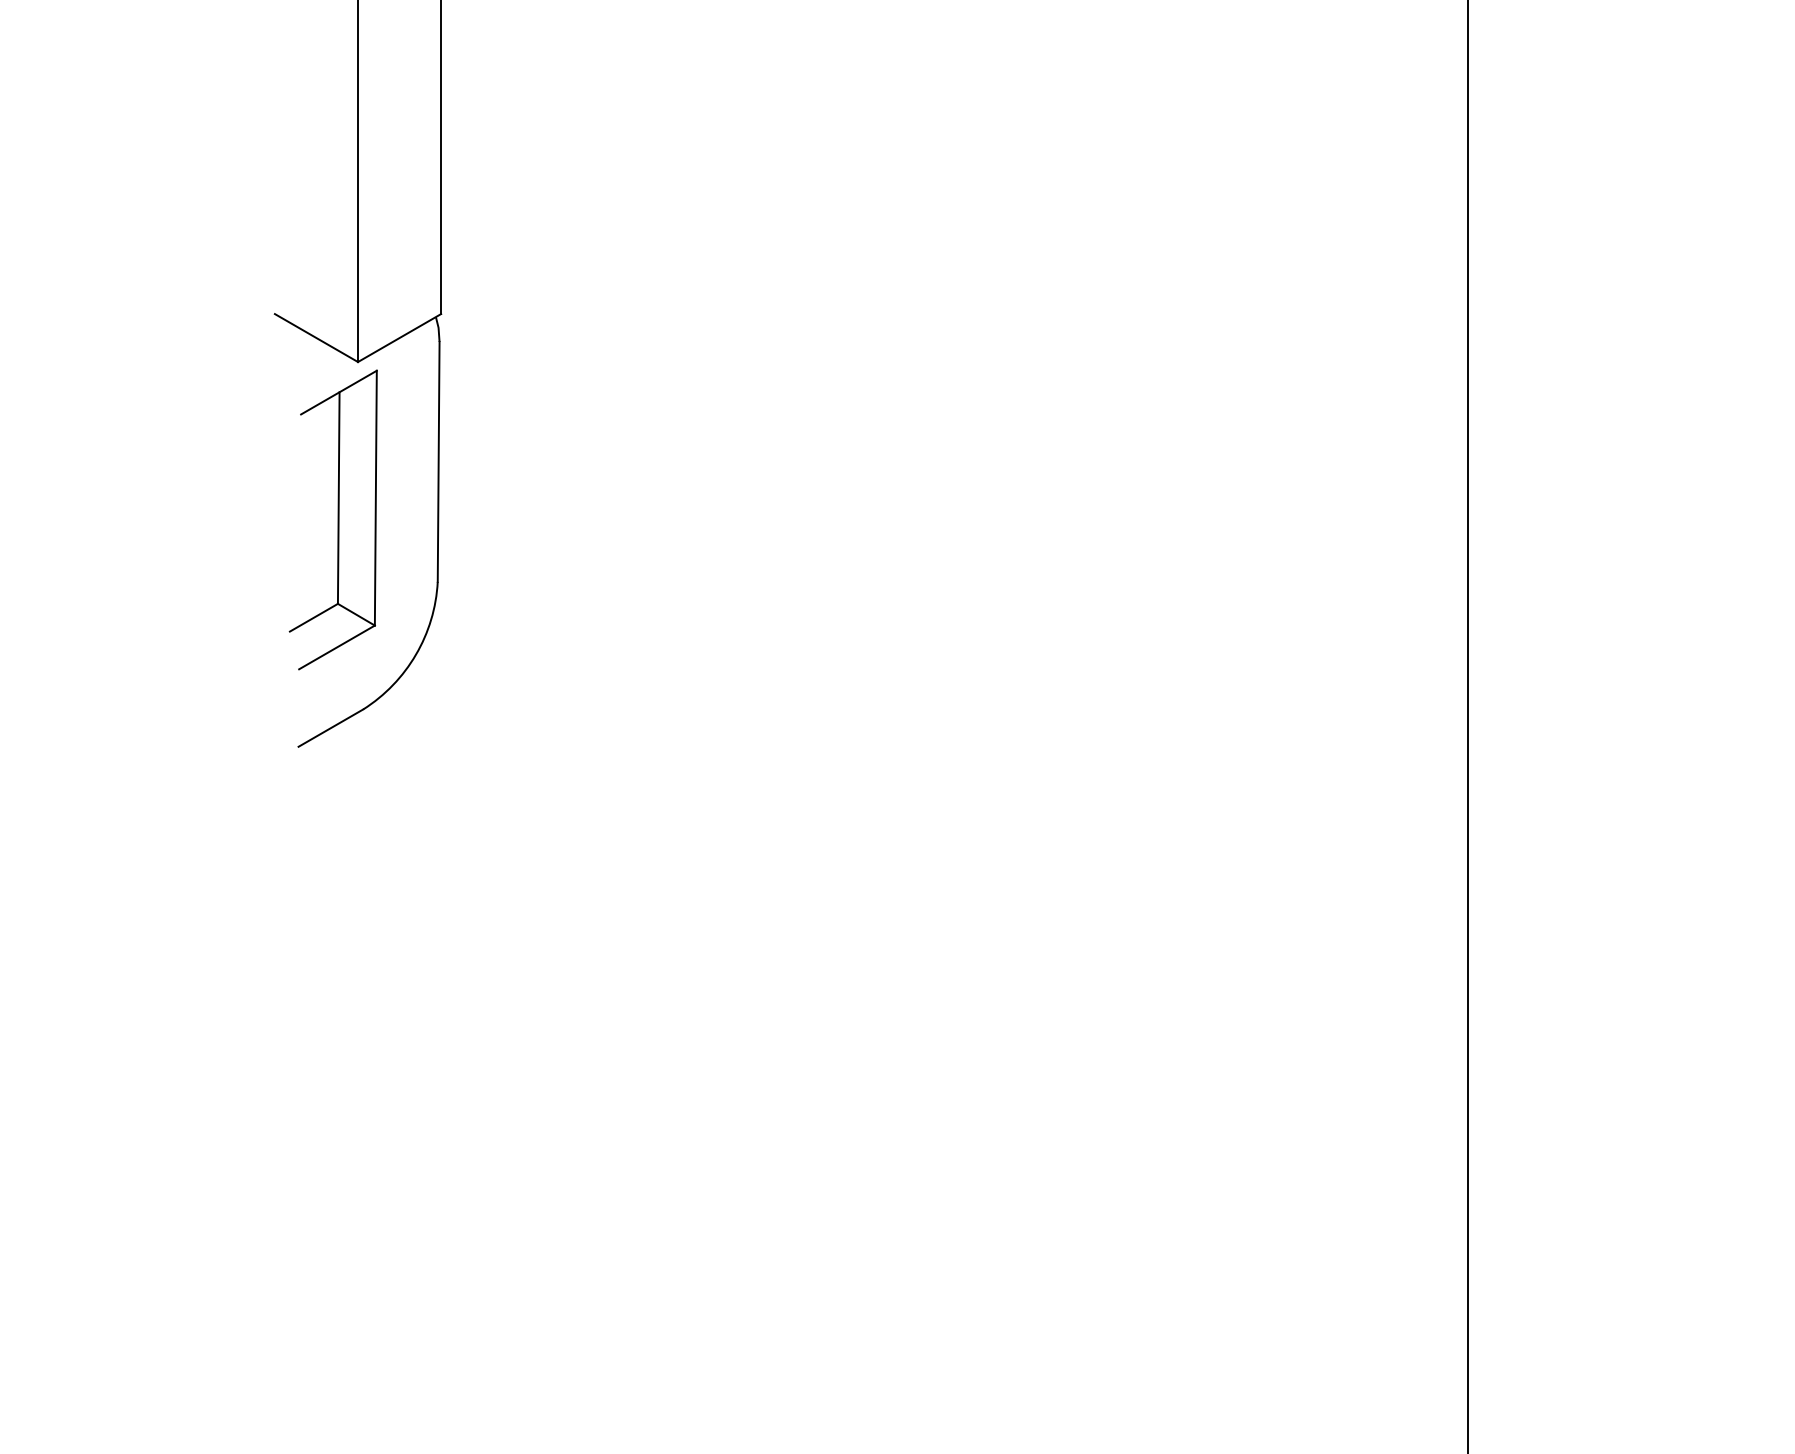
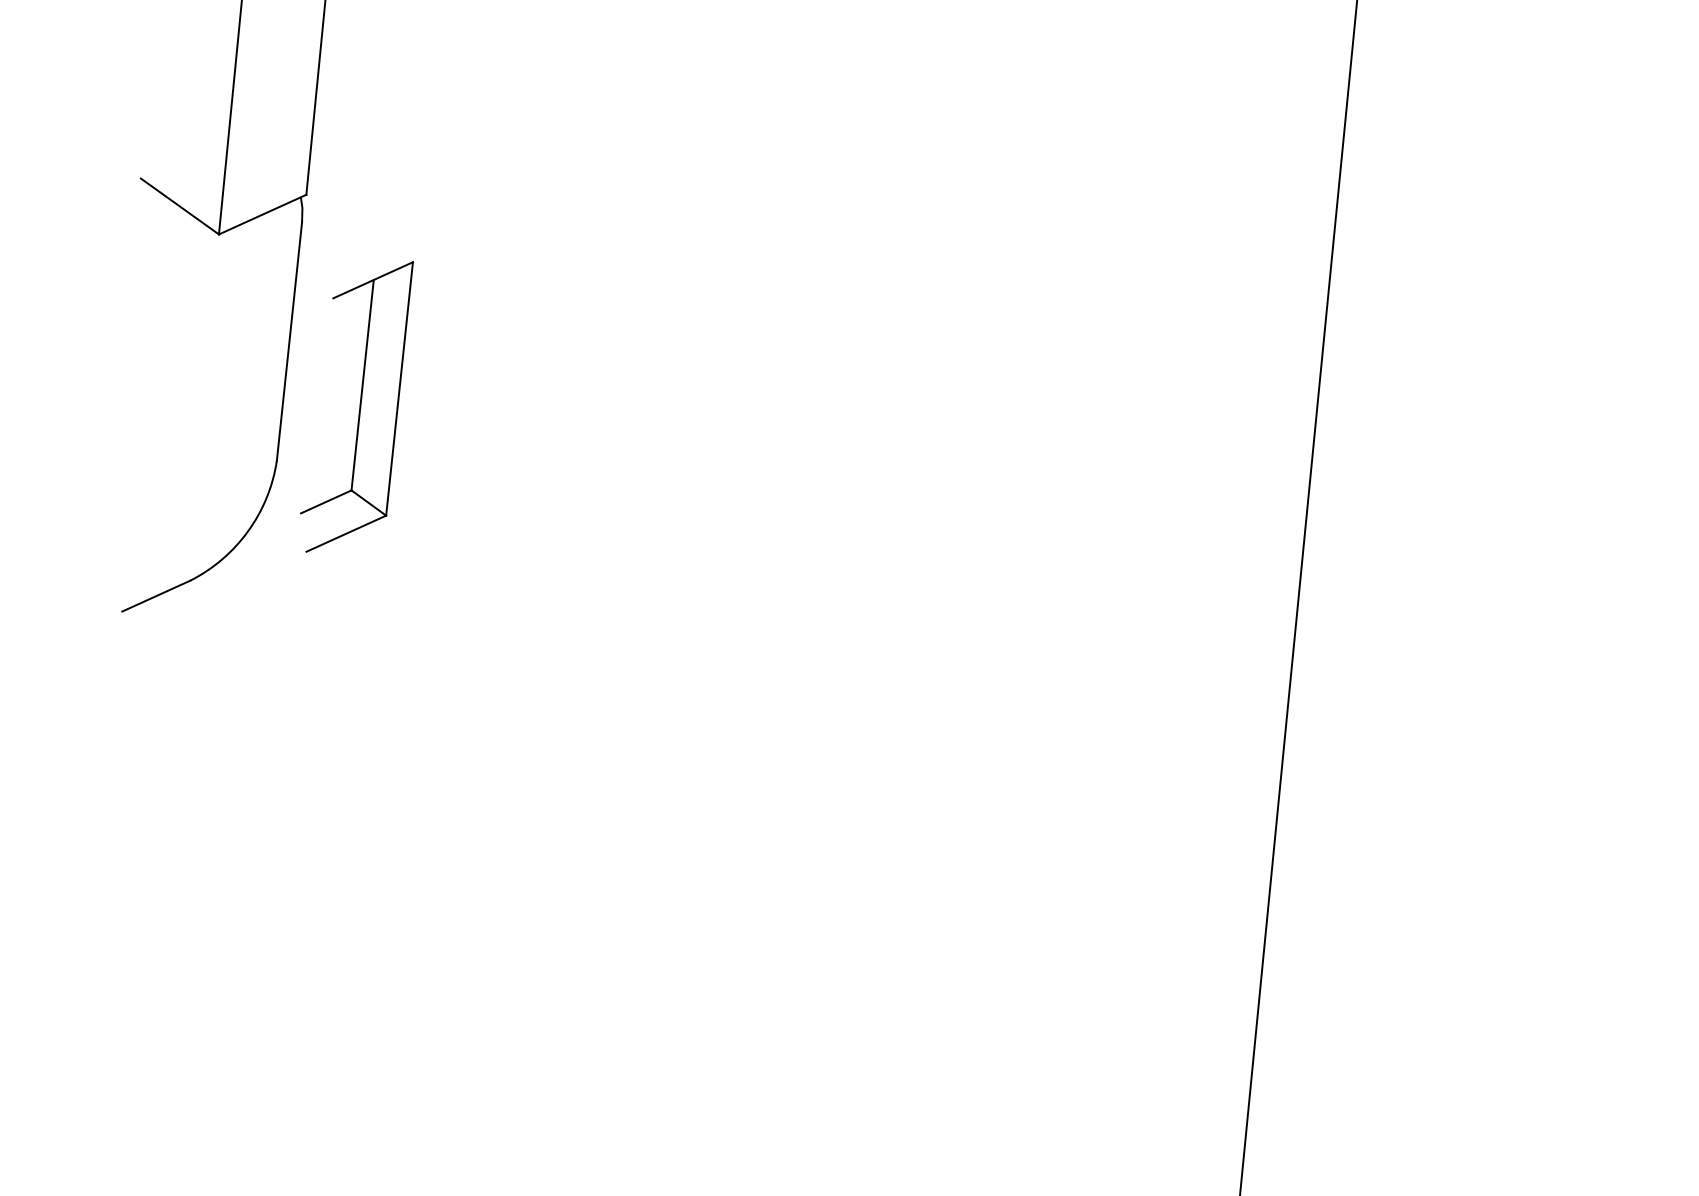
part: (332, 519) -> (354, 405), moved

